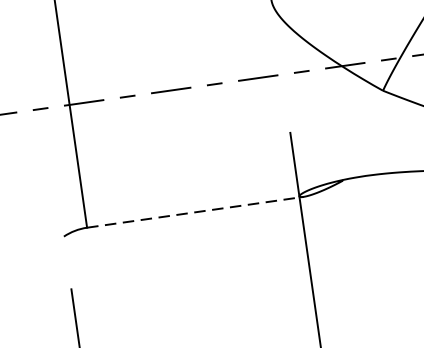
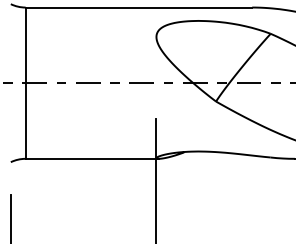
line: (195, 211) -> (92, 158), dashed -> solid

